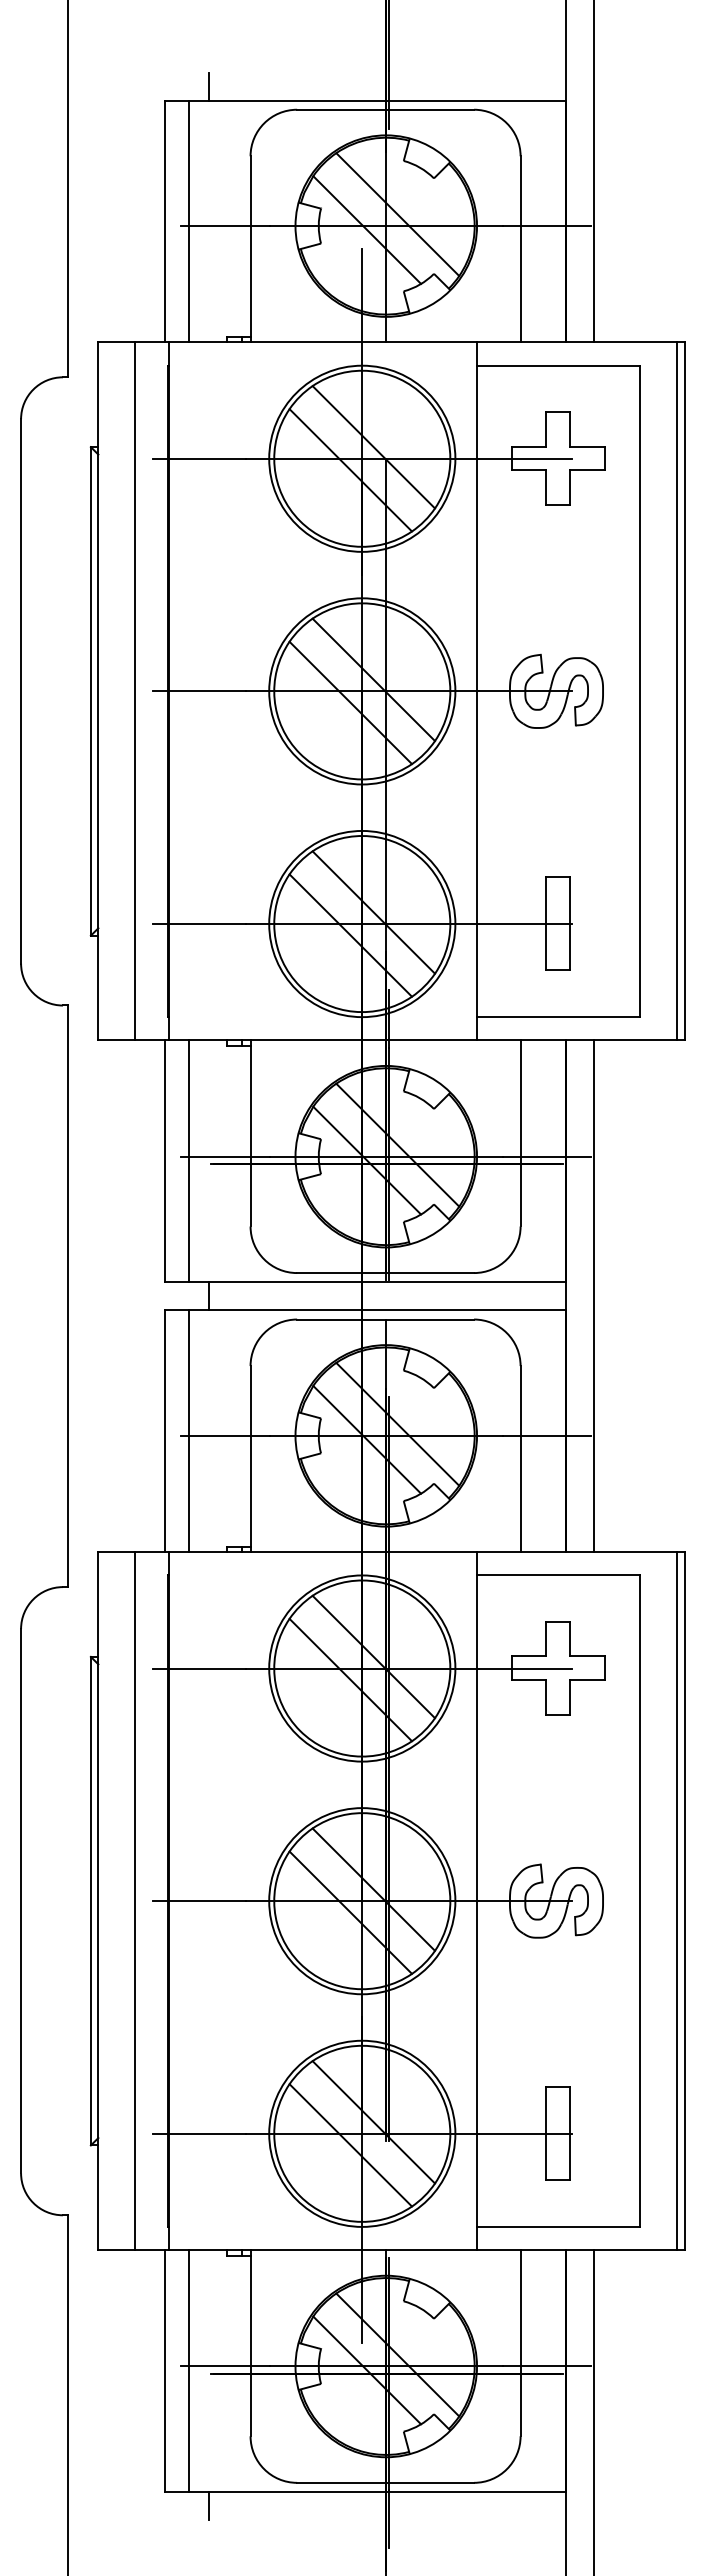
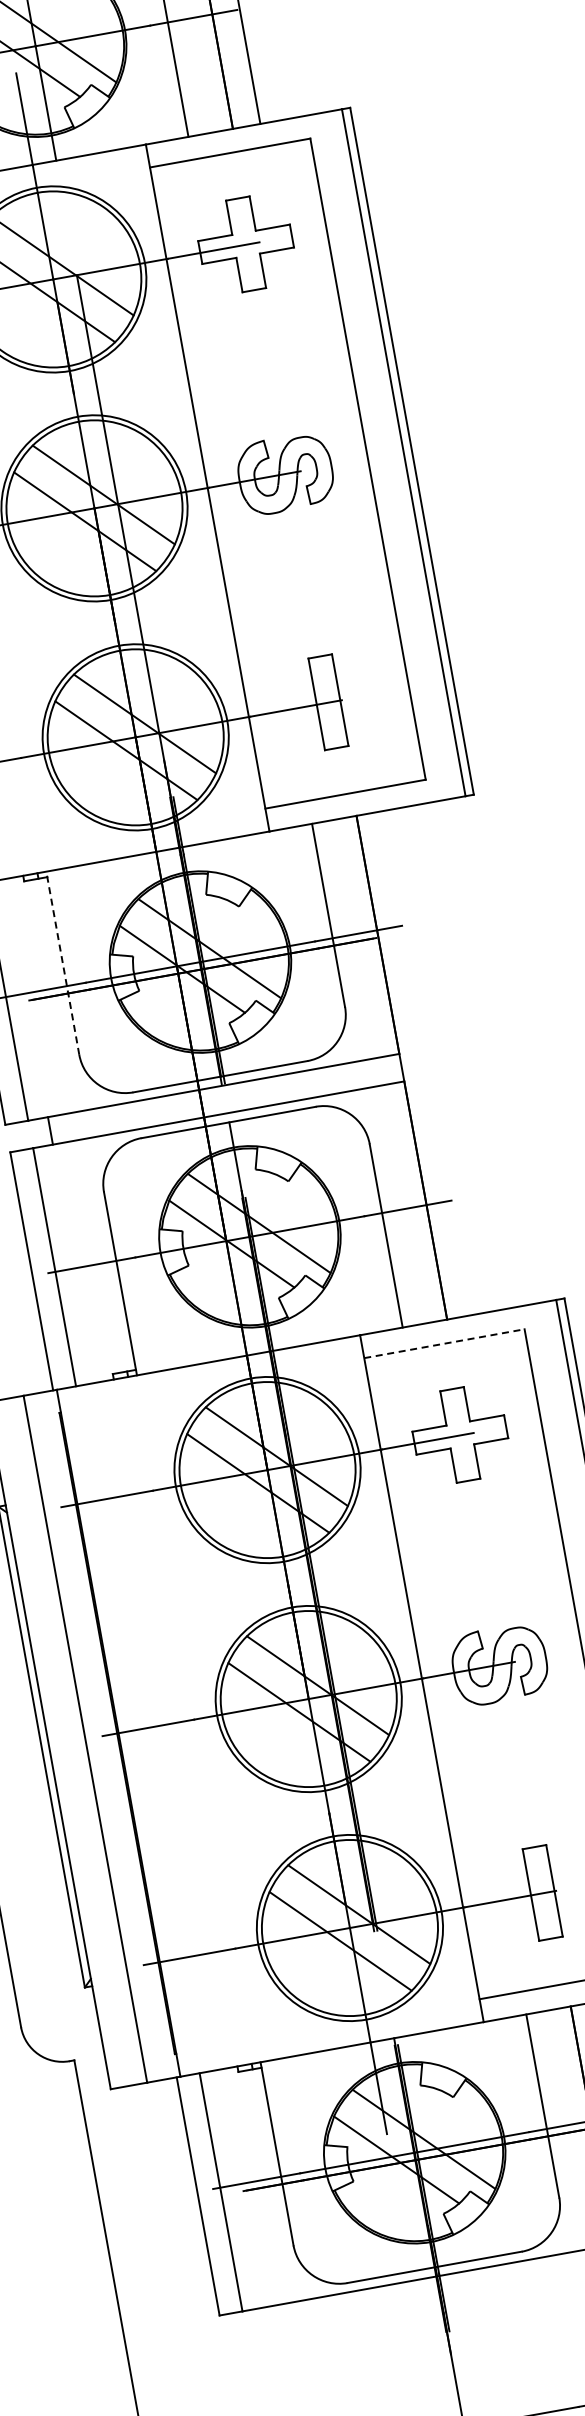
line: (250, 1132) -> (62, 962), solid -> dashed
line: (593, 1296) -> (429, 1062), removed
line: (559, 1575) -> (445, 1343), solid -> dashed
line: (208, 2506) -> (264, 2322), removed

